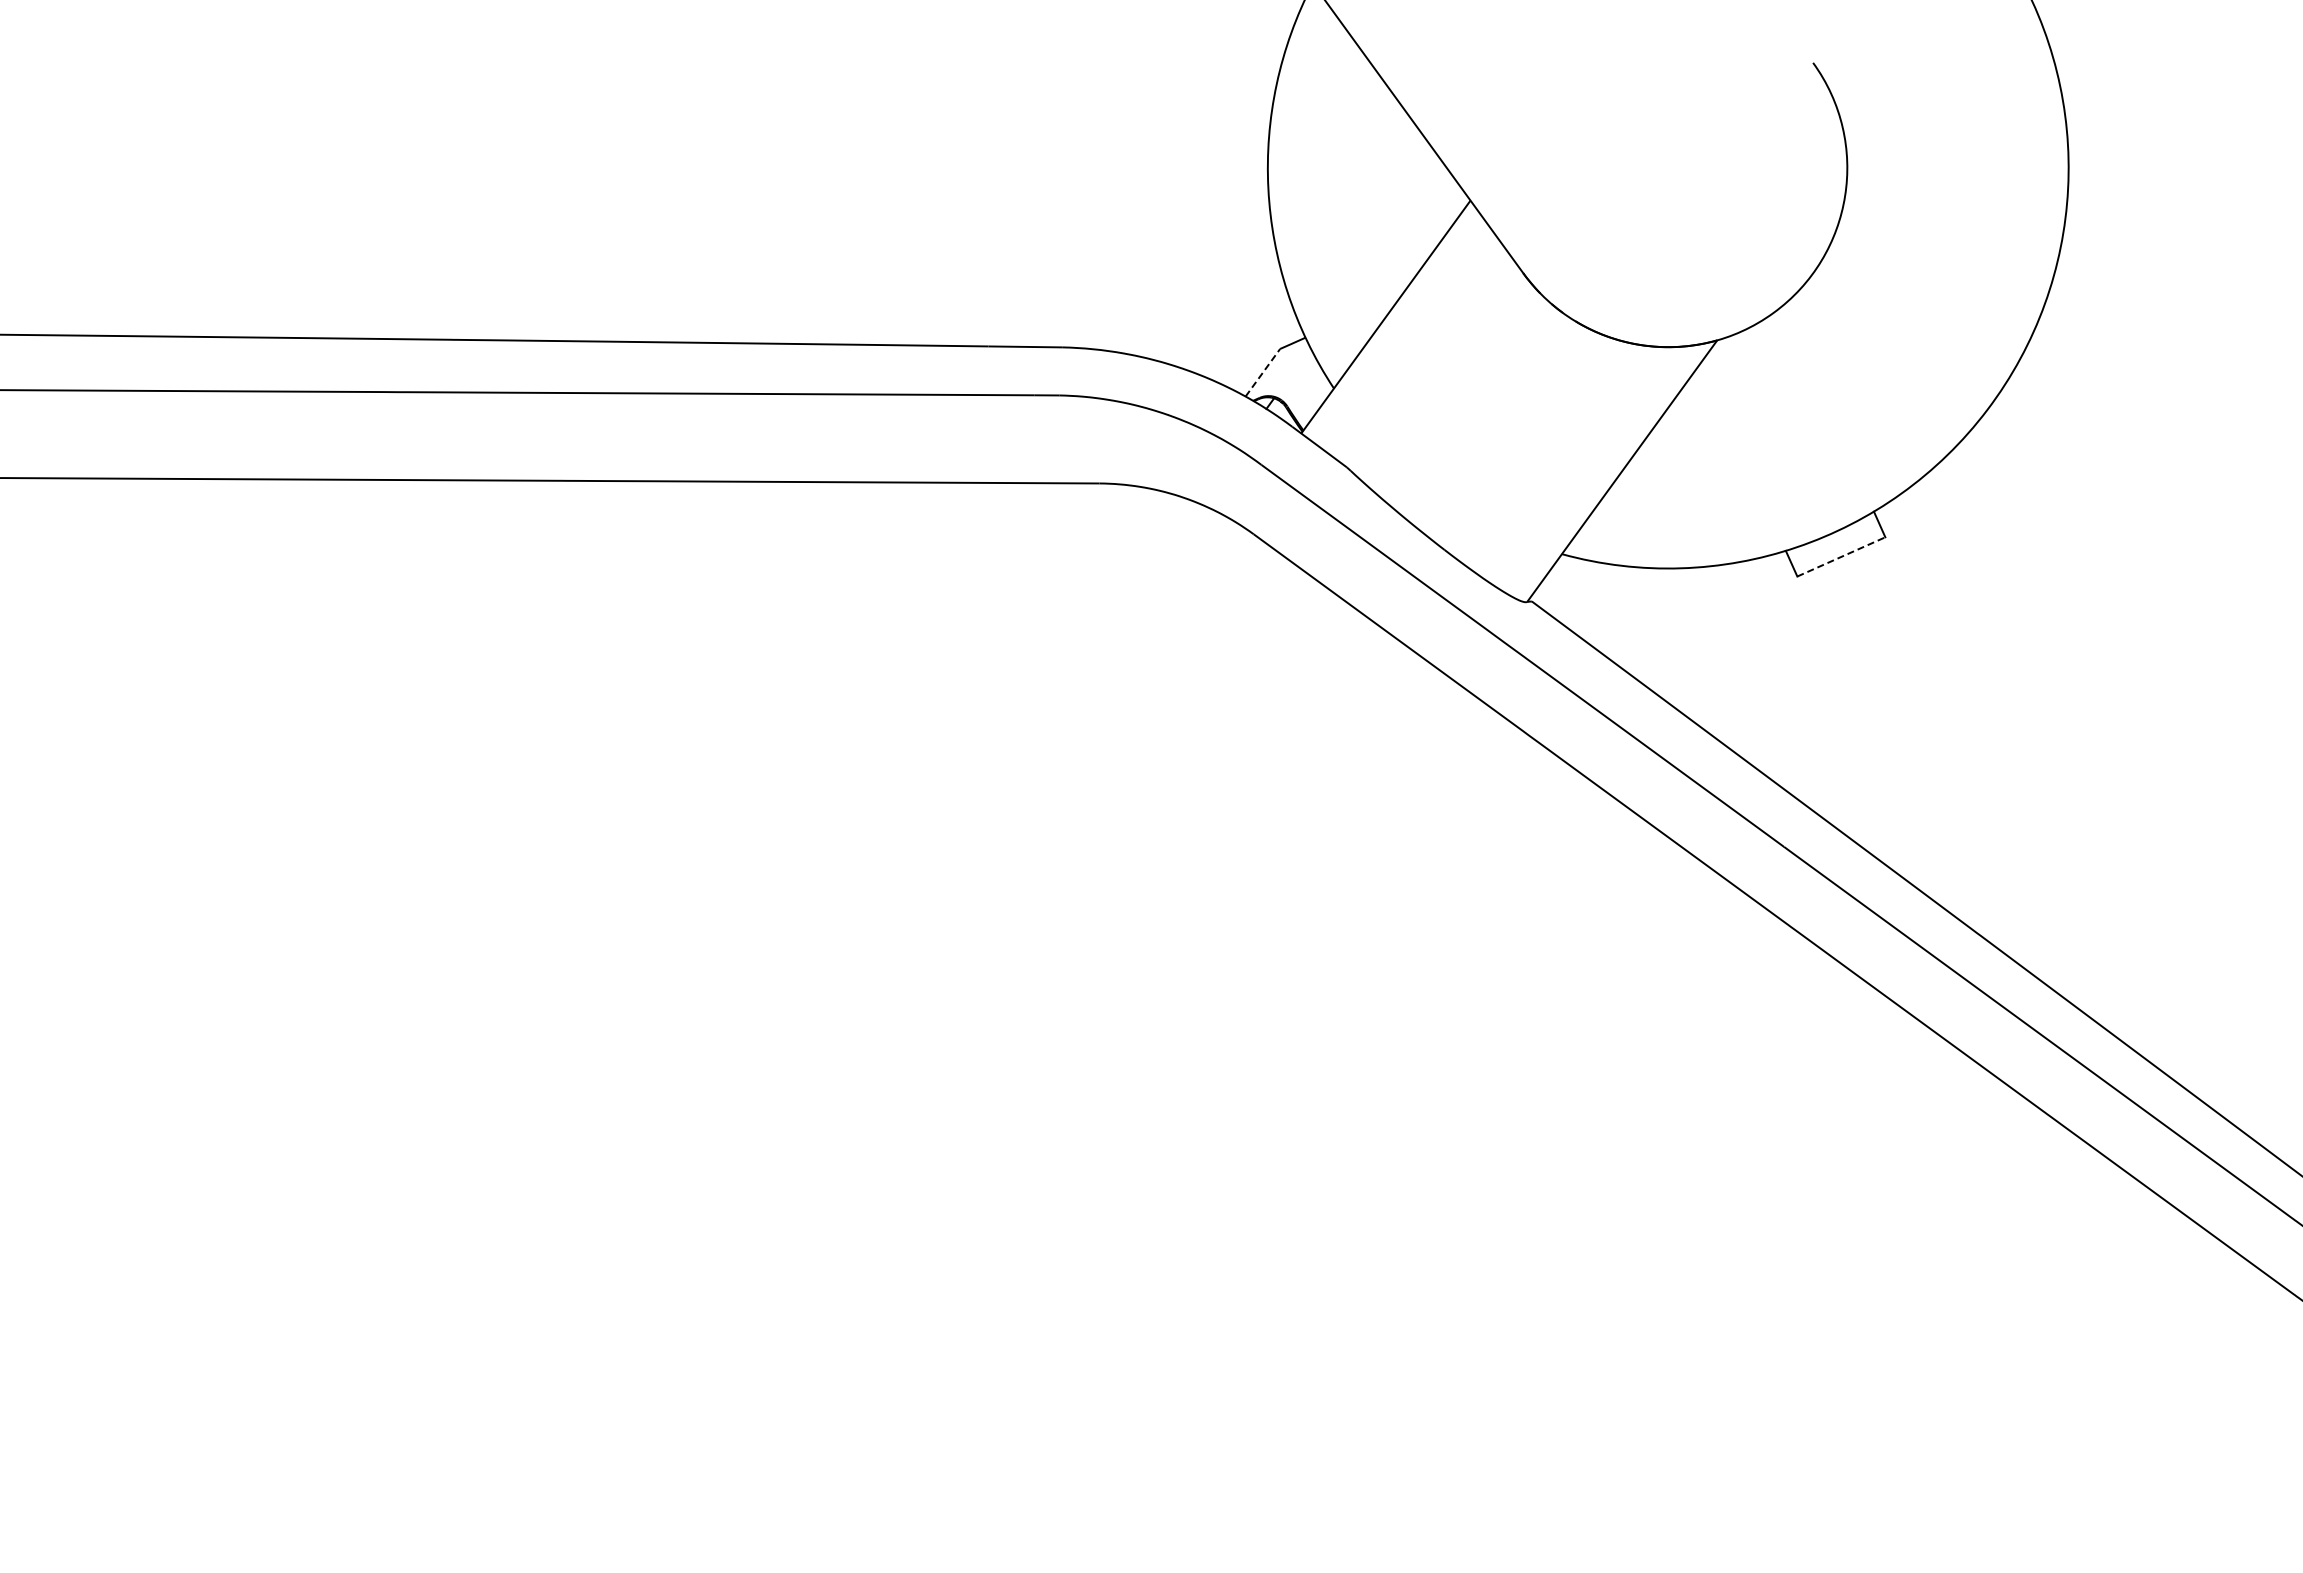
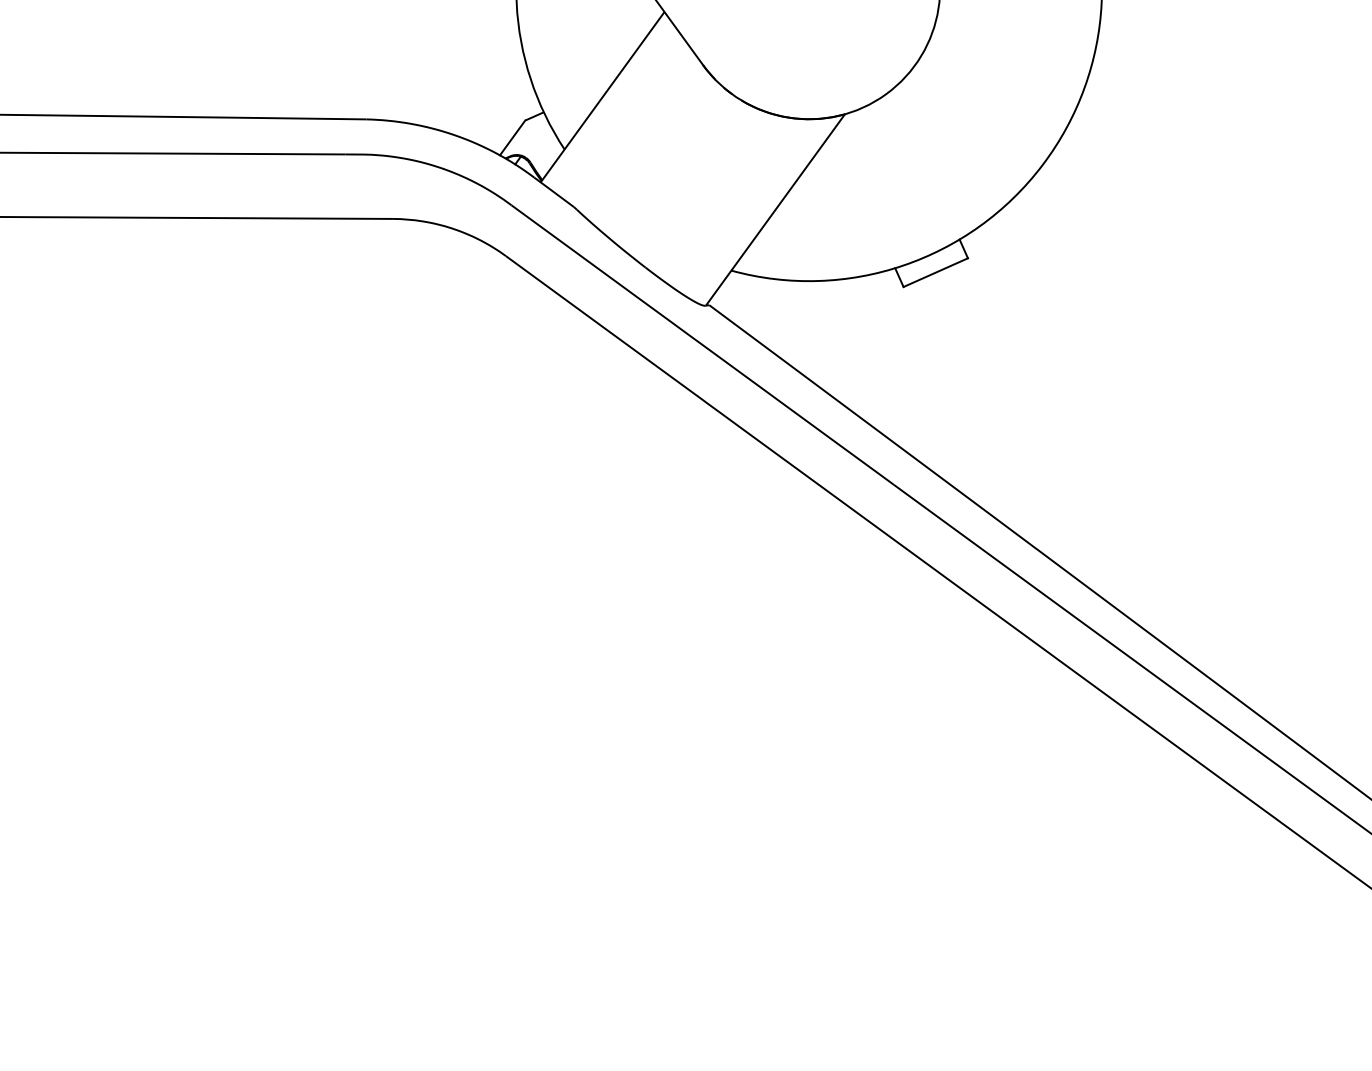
line: (1263, 372) -> (513, 137), dashed -> solid
line: (1841, 556) -> (935, 272), dashed -> solid

